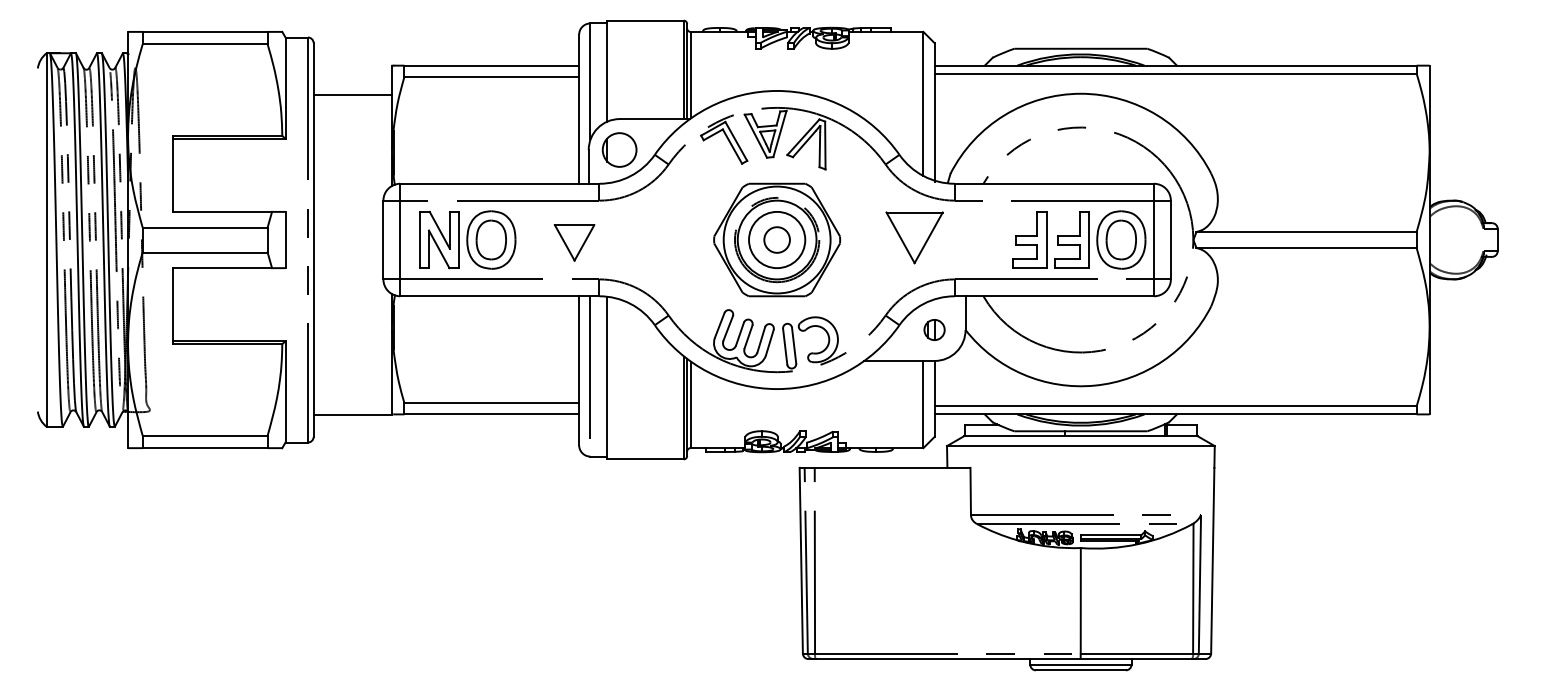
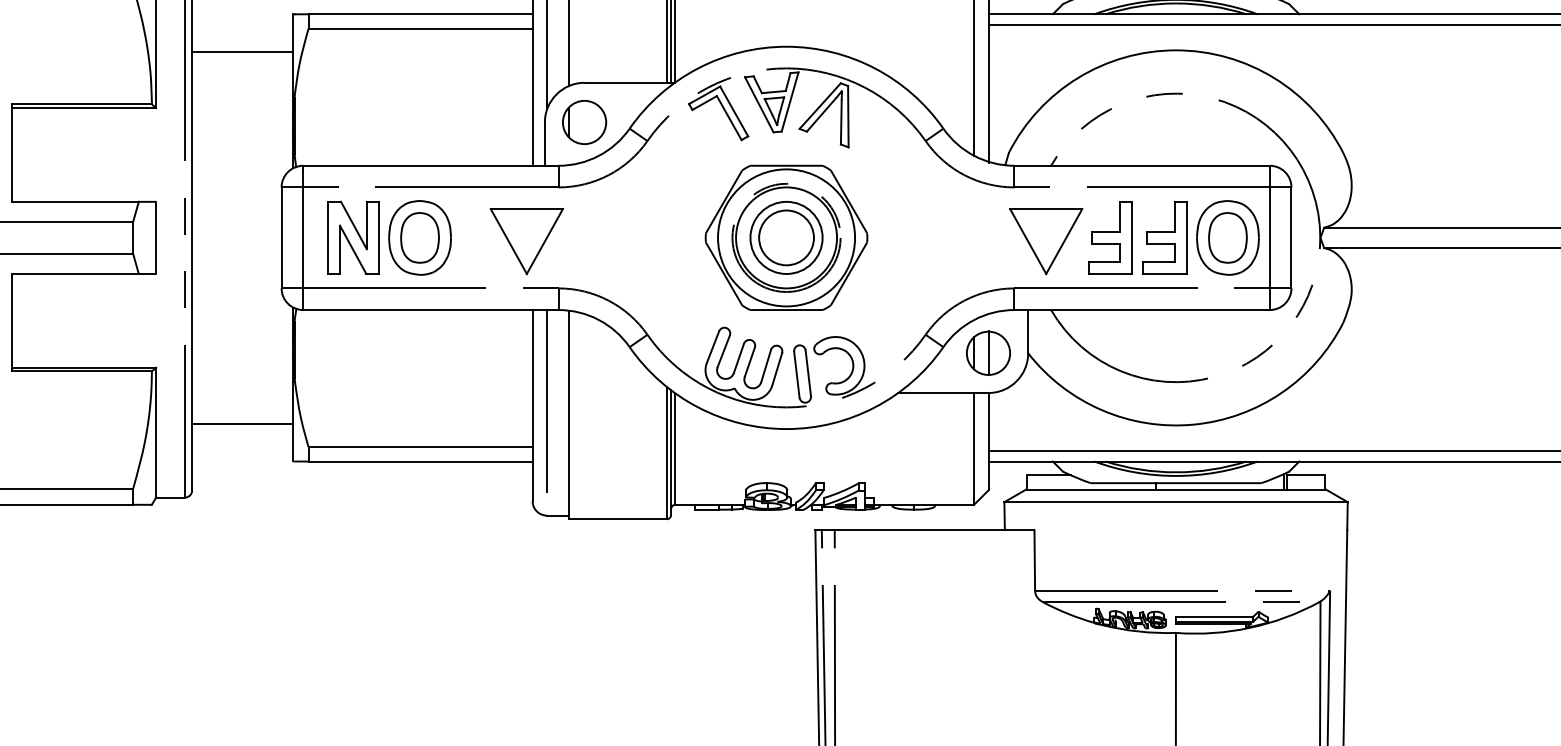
part: (914, 237) -> (1046, 241), moved
circle: (776, 239) -> (785, 237), size x1.67
part: (574, 242) -> (526, 241), size x1.43
part: (934, 329) -> (988, 352), size x1.67
line: (352, 415) -> (241, 424), moved

